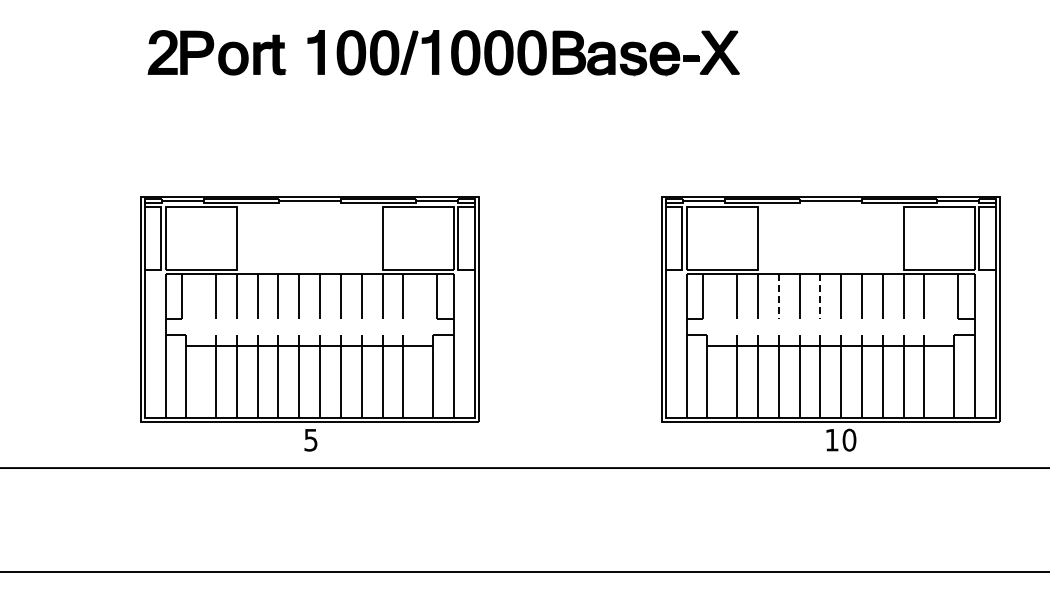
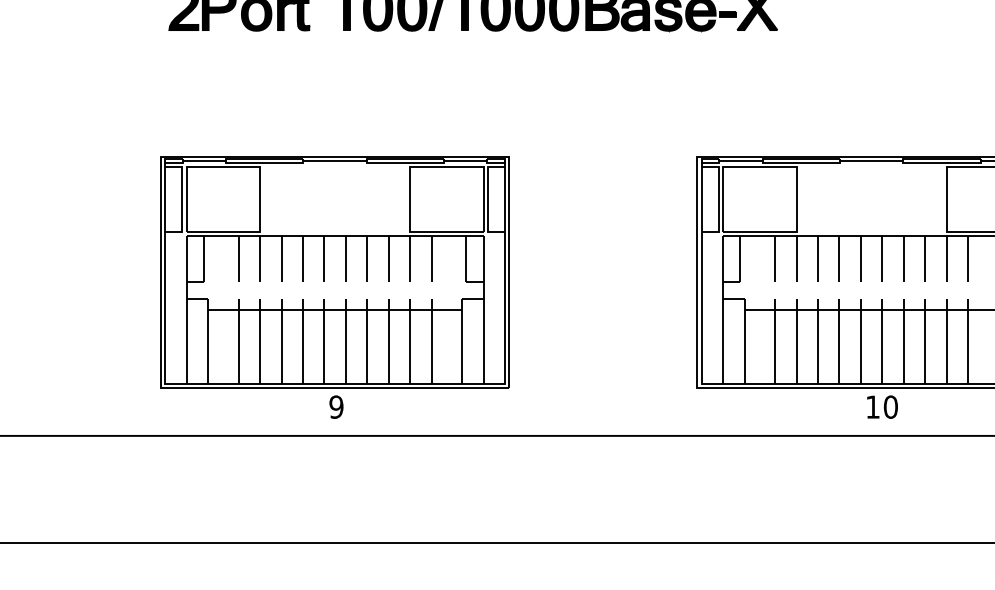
line: (778, 296) -> (817, 259), dashed -> solid
line: (820, 296) -> (861, 259), dashed -> solid
text: (310, 439) -> (335, 406), 5 -> 9

